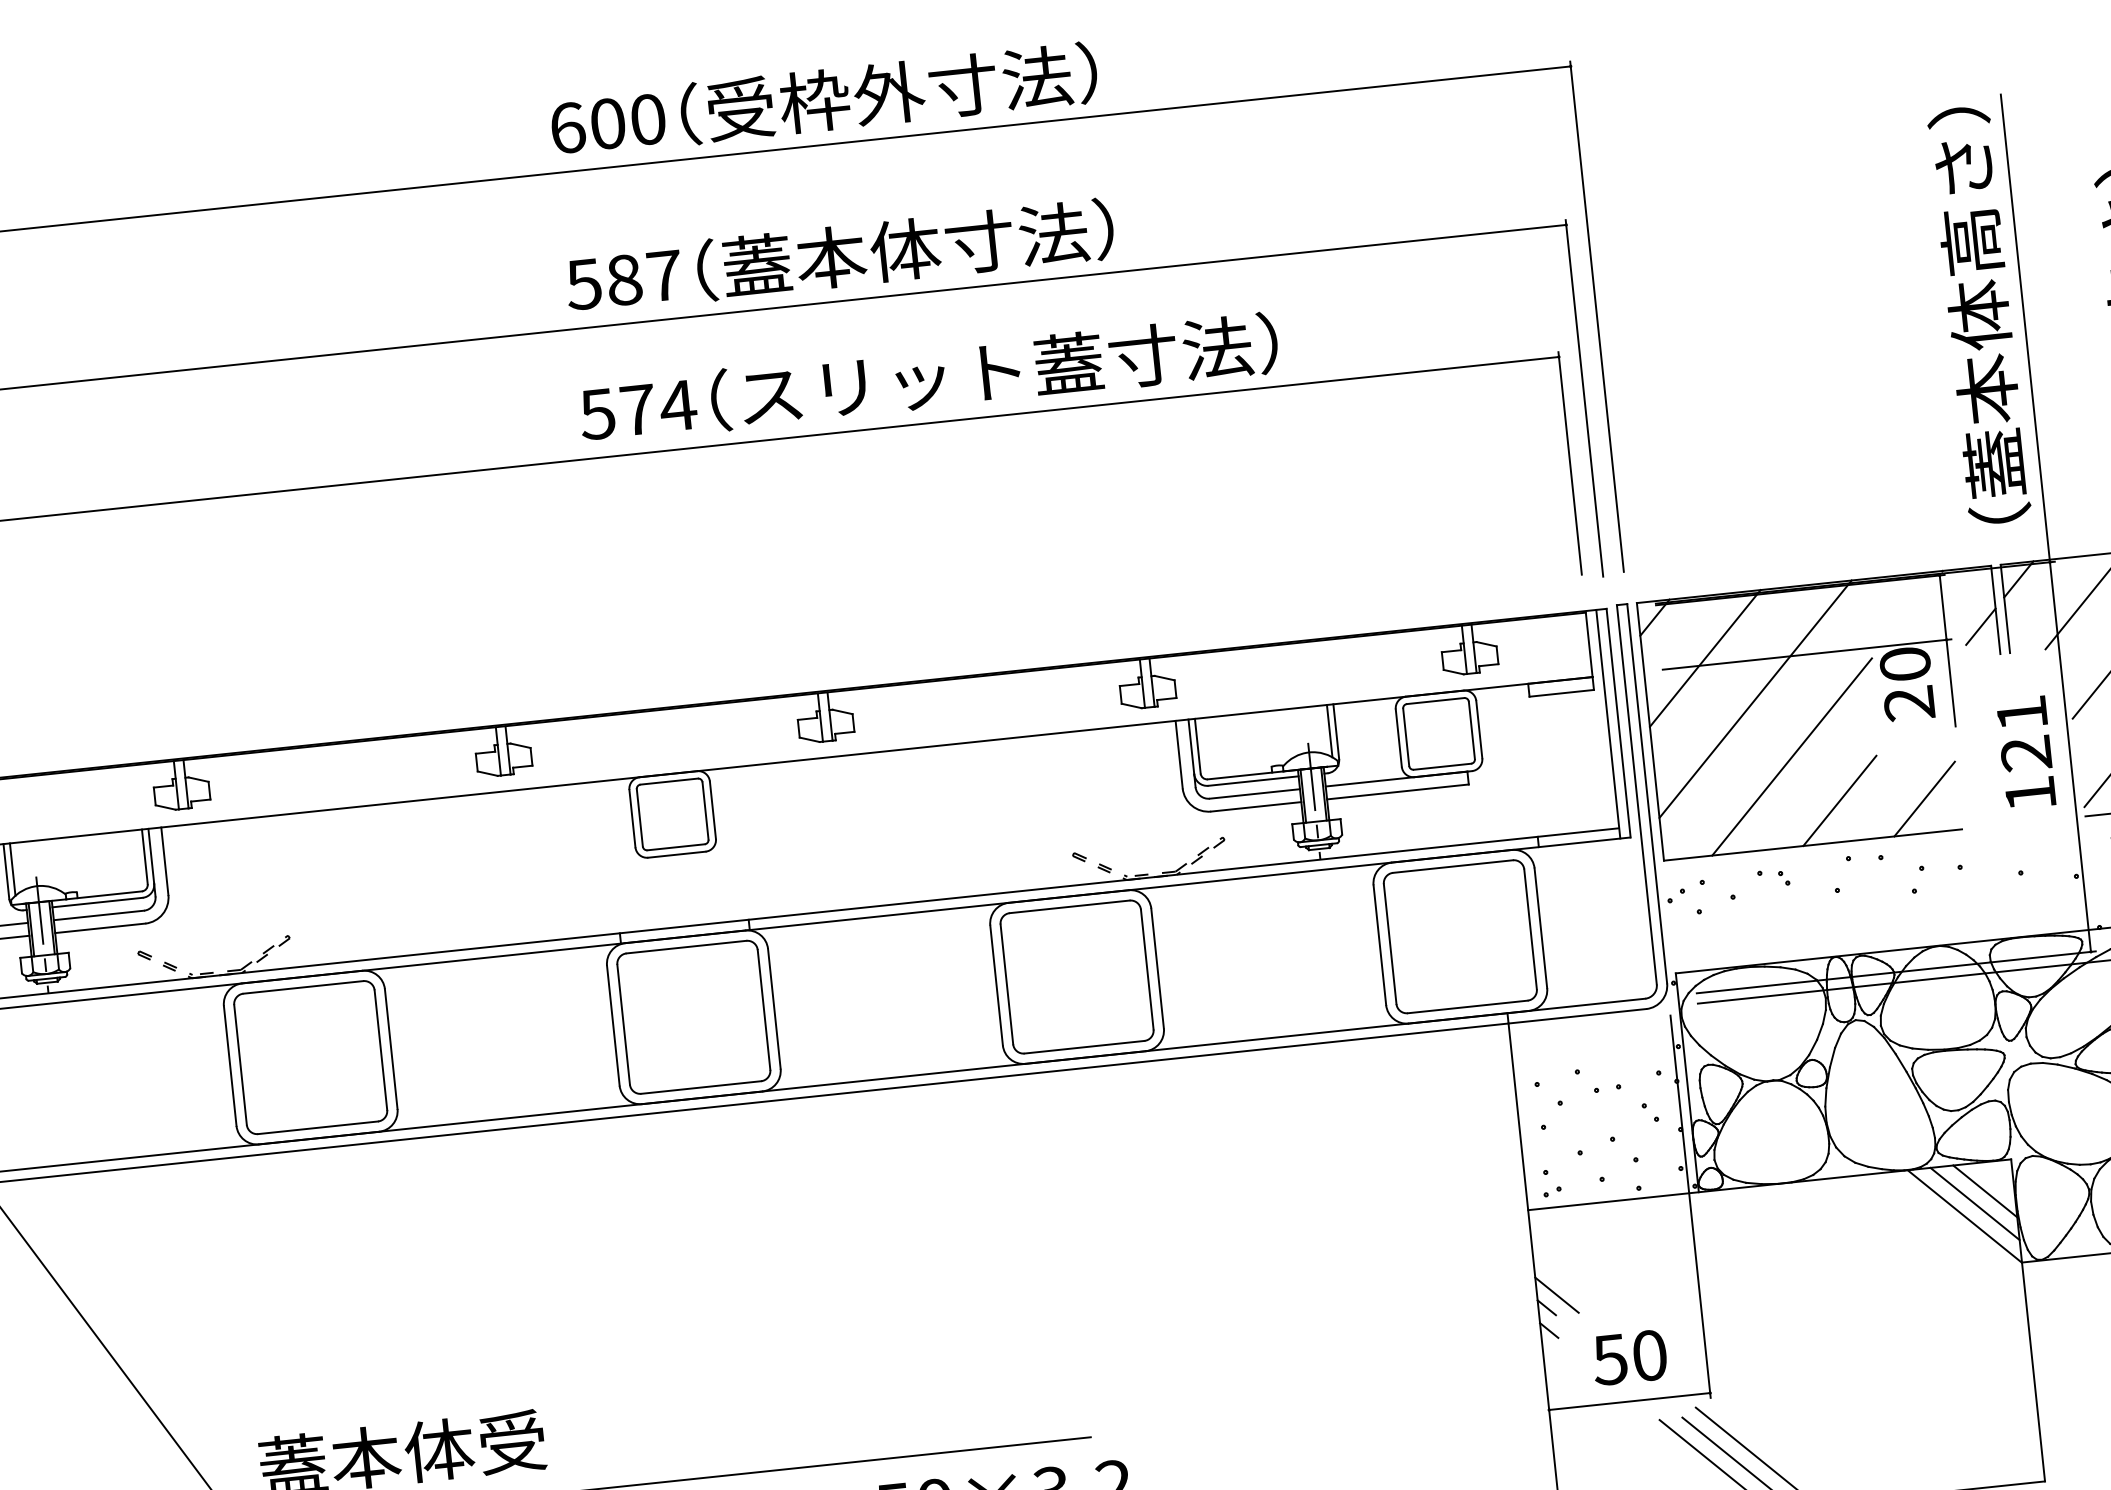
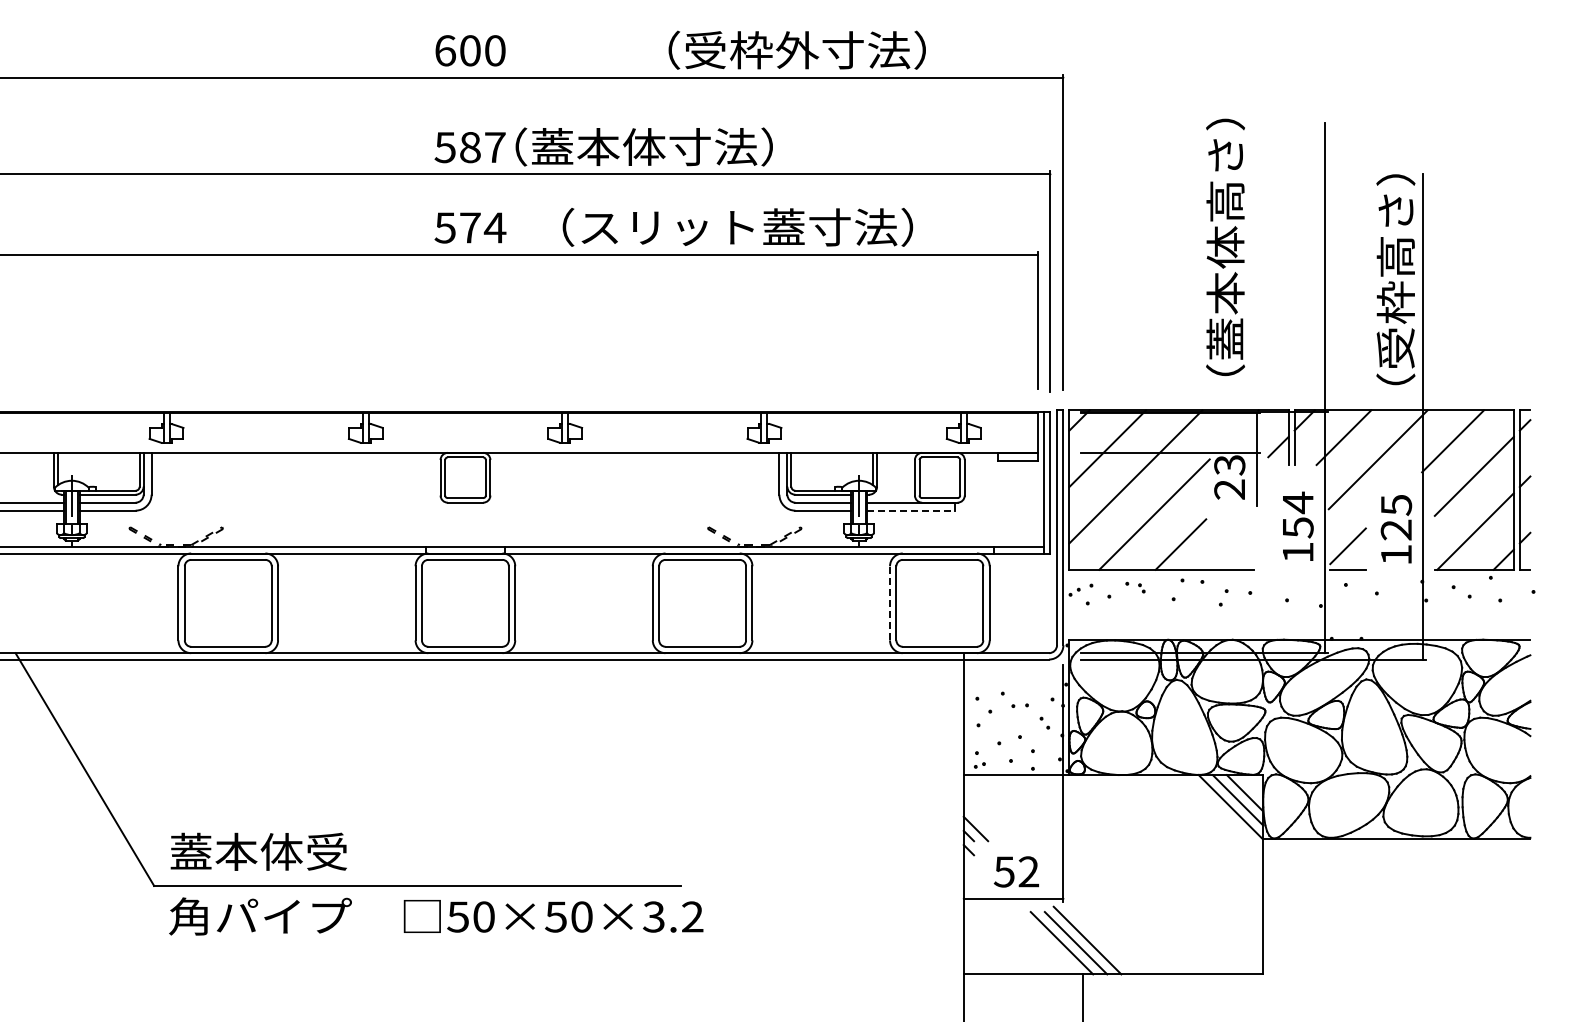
text: (887, 92) -> (796, 49), moved
text: (1979, 314) -> (1225, 246), moved
text: (993, 371) -> (737, 227), moved
text: (1904, 664) -> (1229, 465), 20 -> 23
text: (2023, 732) -> (1297, 514), 121 -> 154
line: (1397, 791) -> (910, 510), solid -> dashed
line: (1923, 798) -> (1232, 548), removed
line: (1380, 943) -> (890, 602), solid -> dashed
text: (1649, 1354) -> (1028, 871), 50 -> 52

